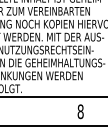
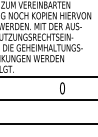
text: (80, 111) -> (62, 88), 8 -> 0

